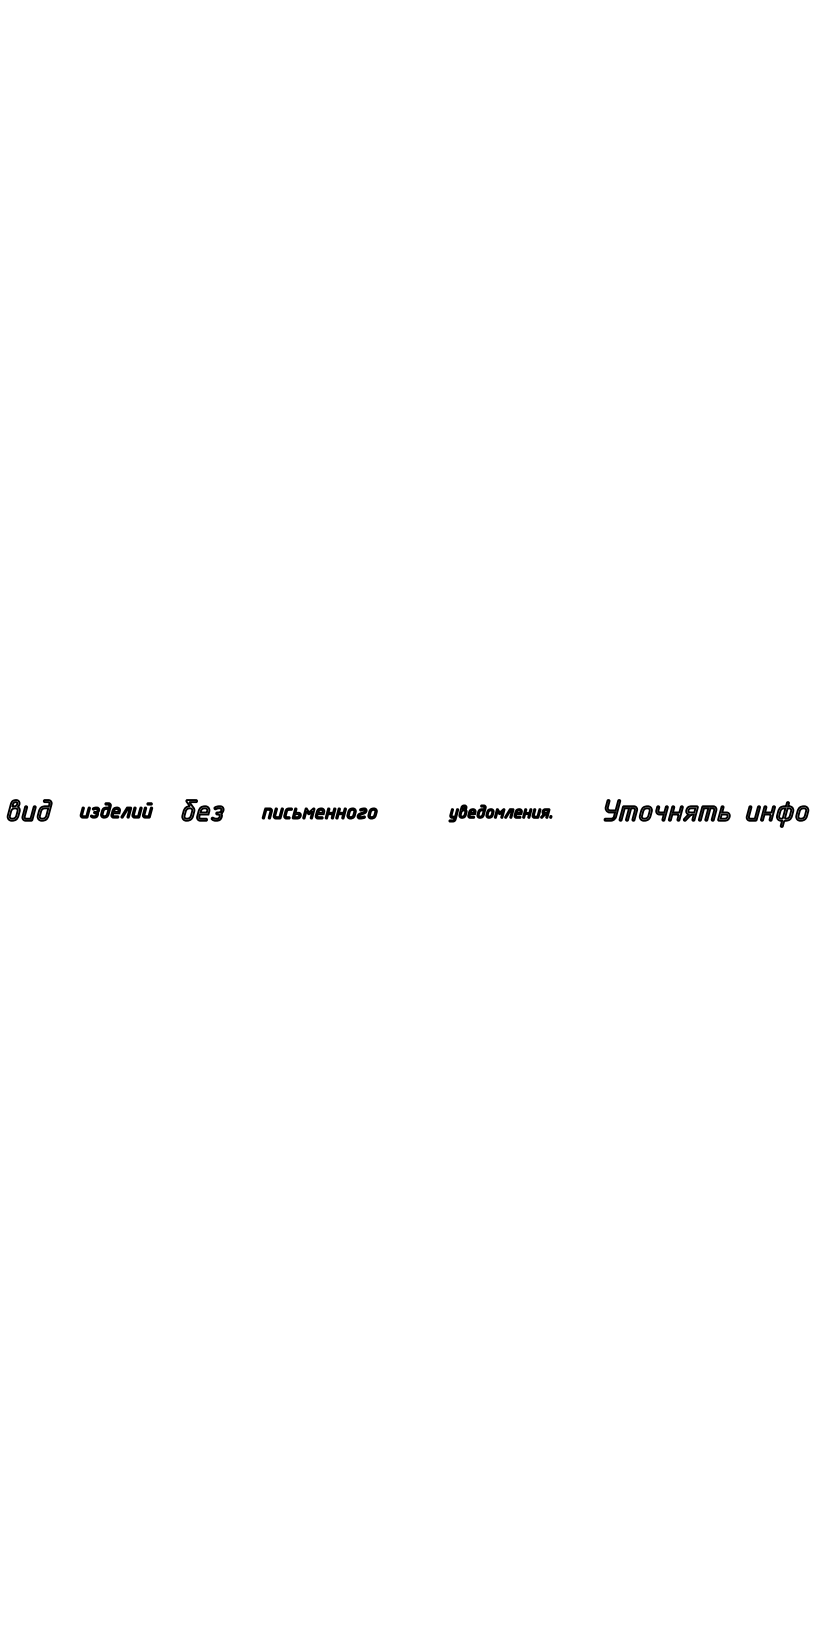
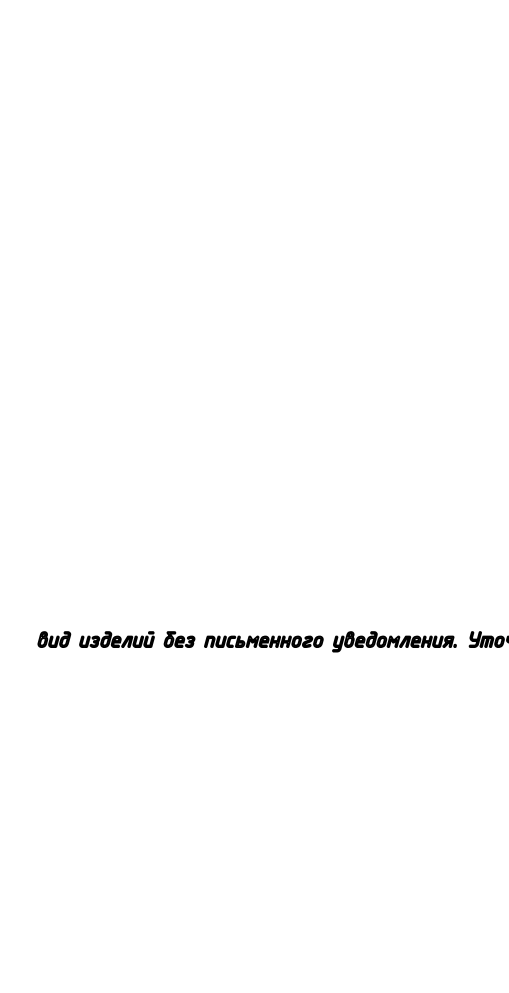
part: (116, 810) -> (117, 639), size x1.43
part: (319, 813) -> (263, 641), size x1.43
part: (500, 813) -> (394, 641), size x1.67

